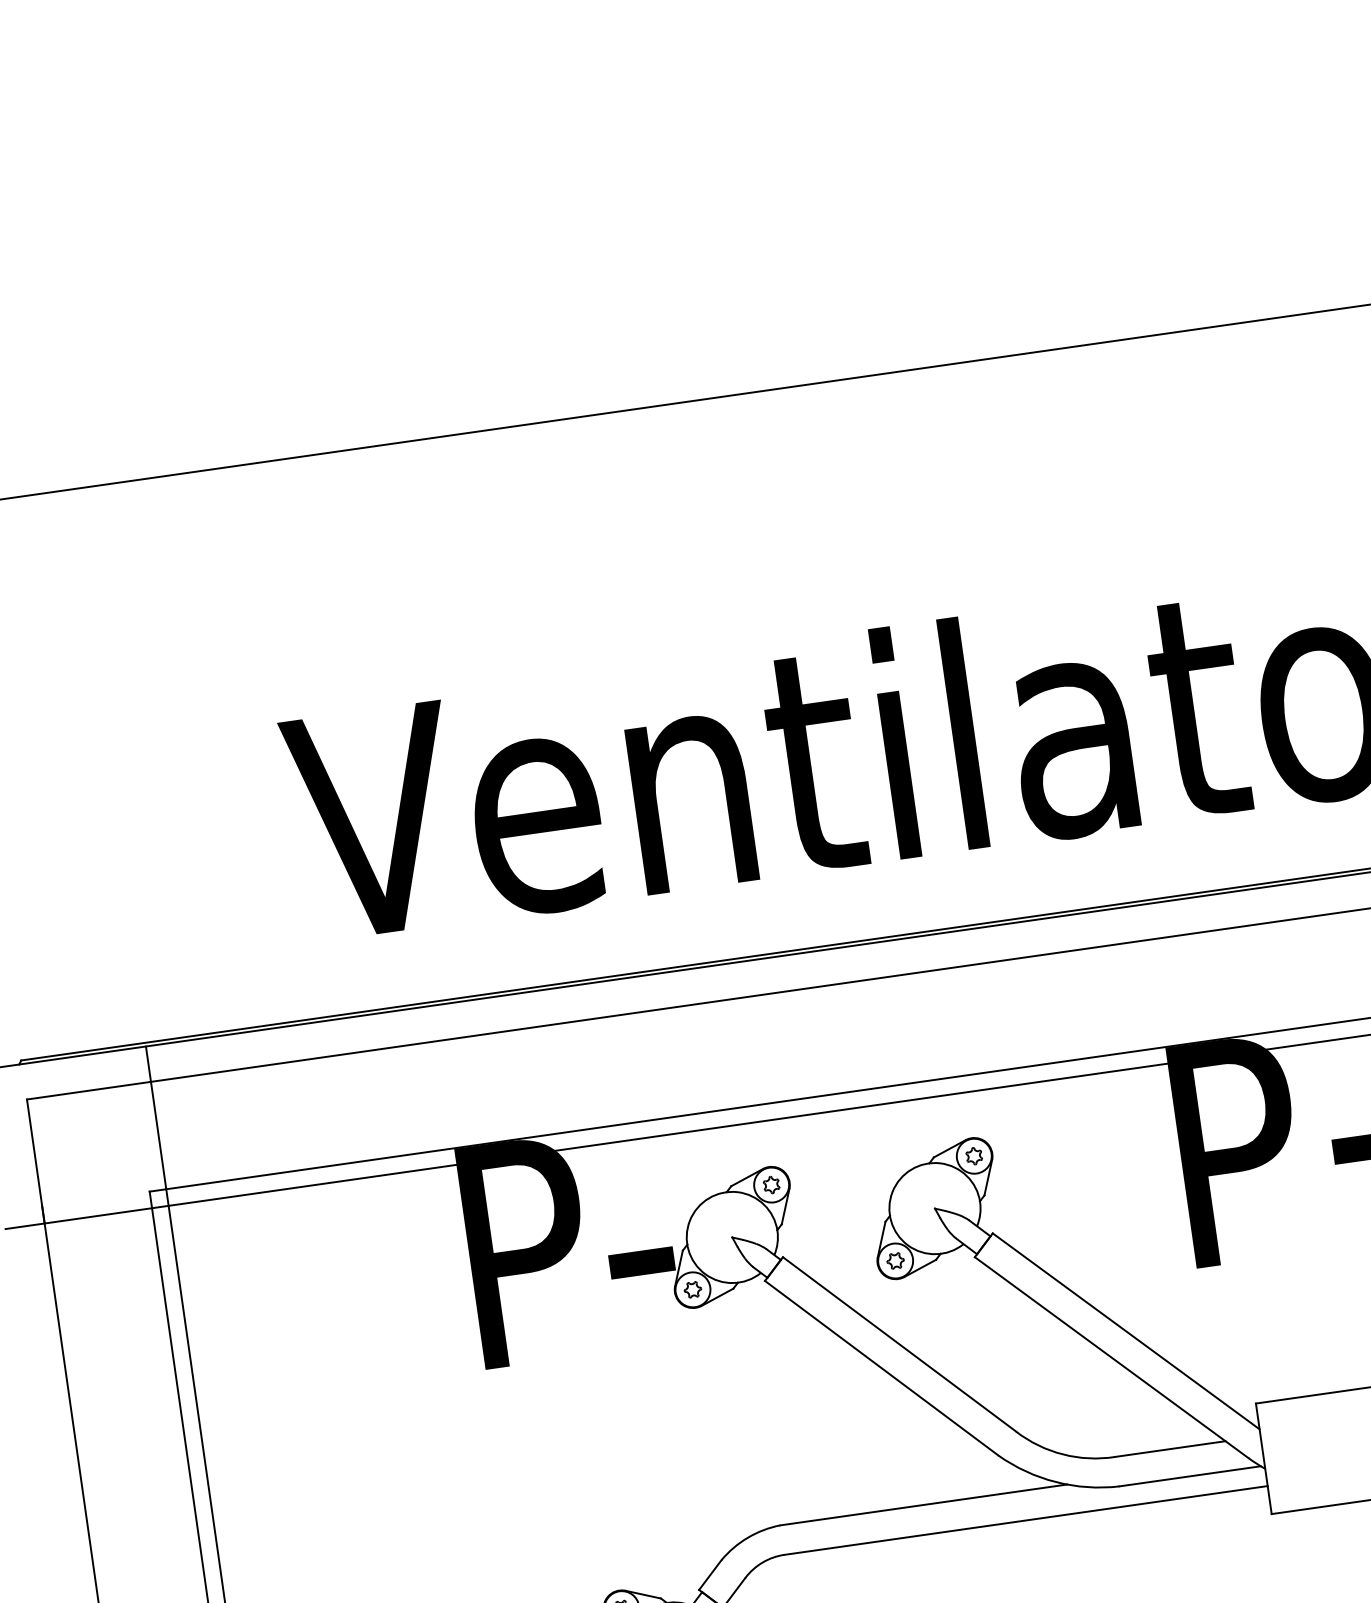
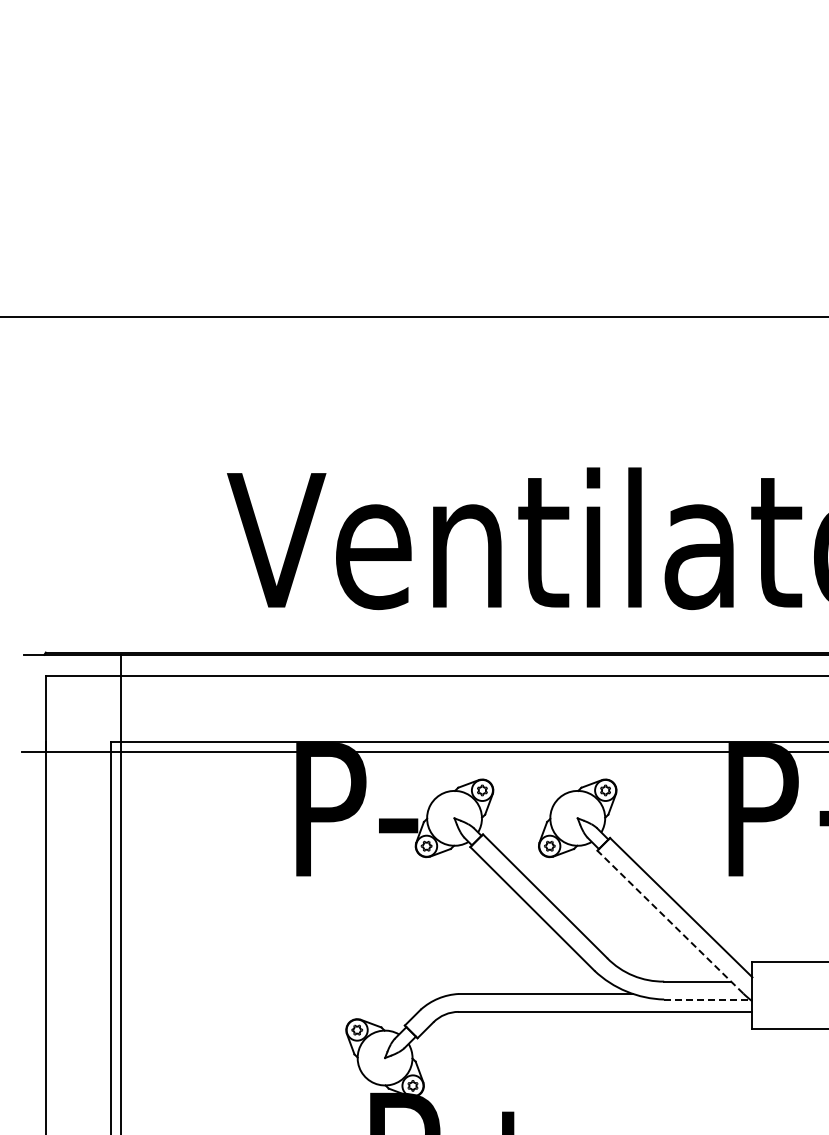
line: (1111, 1356) -> (670, 921), solid -> dashed
line: (1190, 1476) -> (707, 999), solid -> dashed

